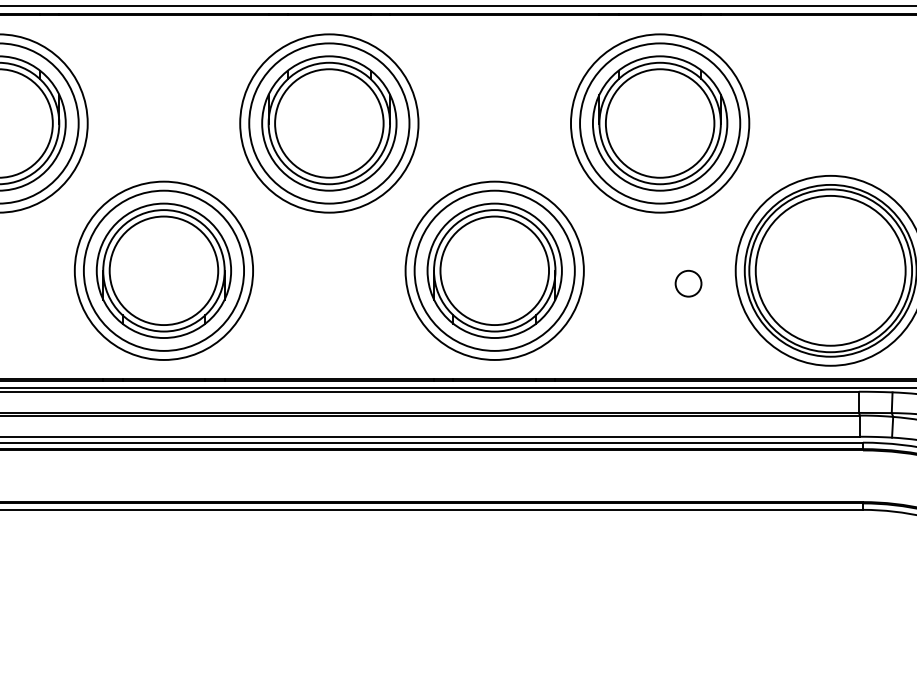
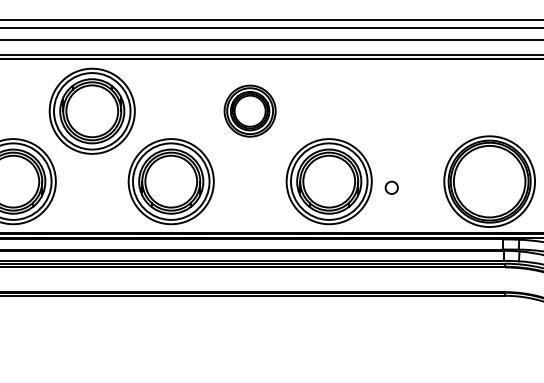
part: (327, 121) -> (249, 110), size x0.6
part: (658, 121) -> (407, 110), removed
circle: (687, 283) -> (391, 187), moved

